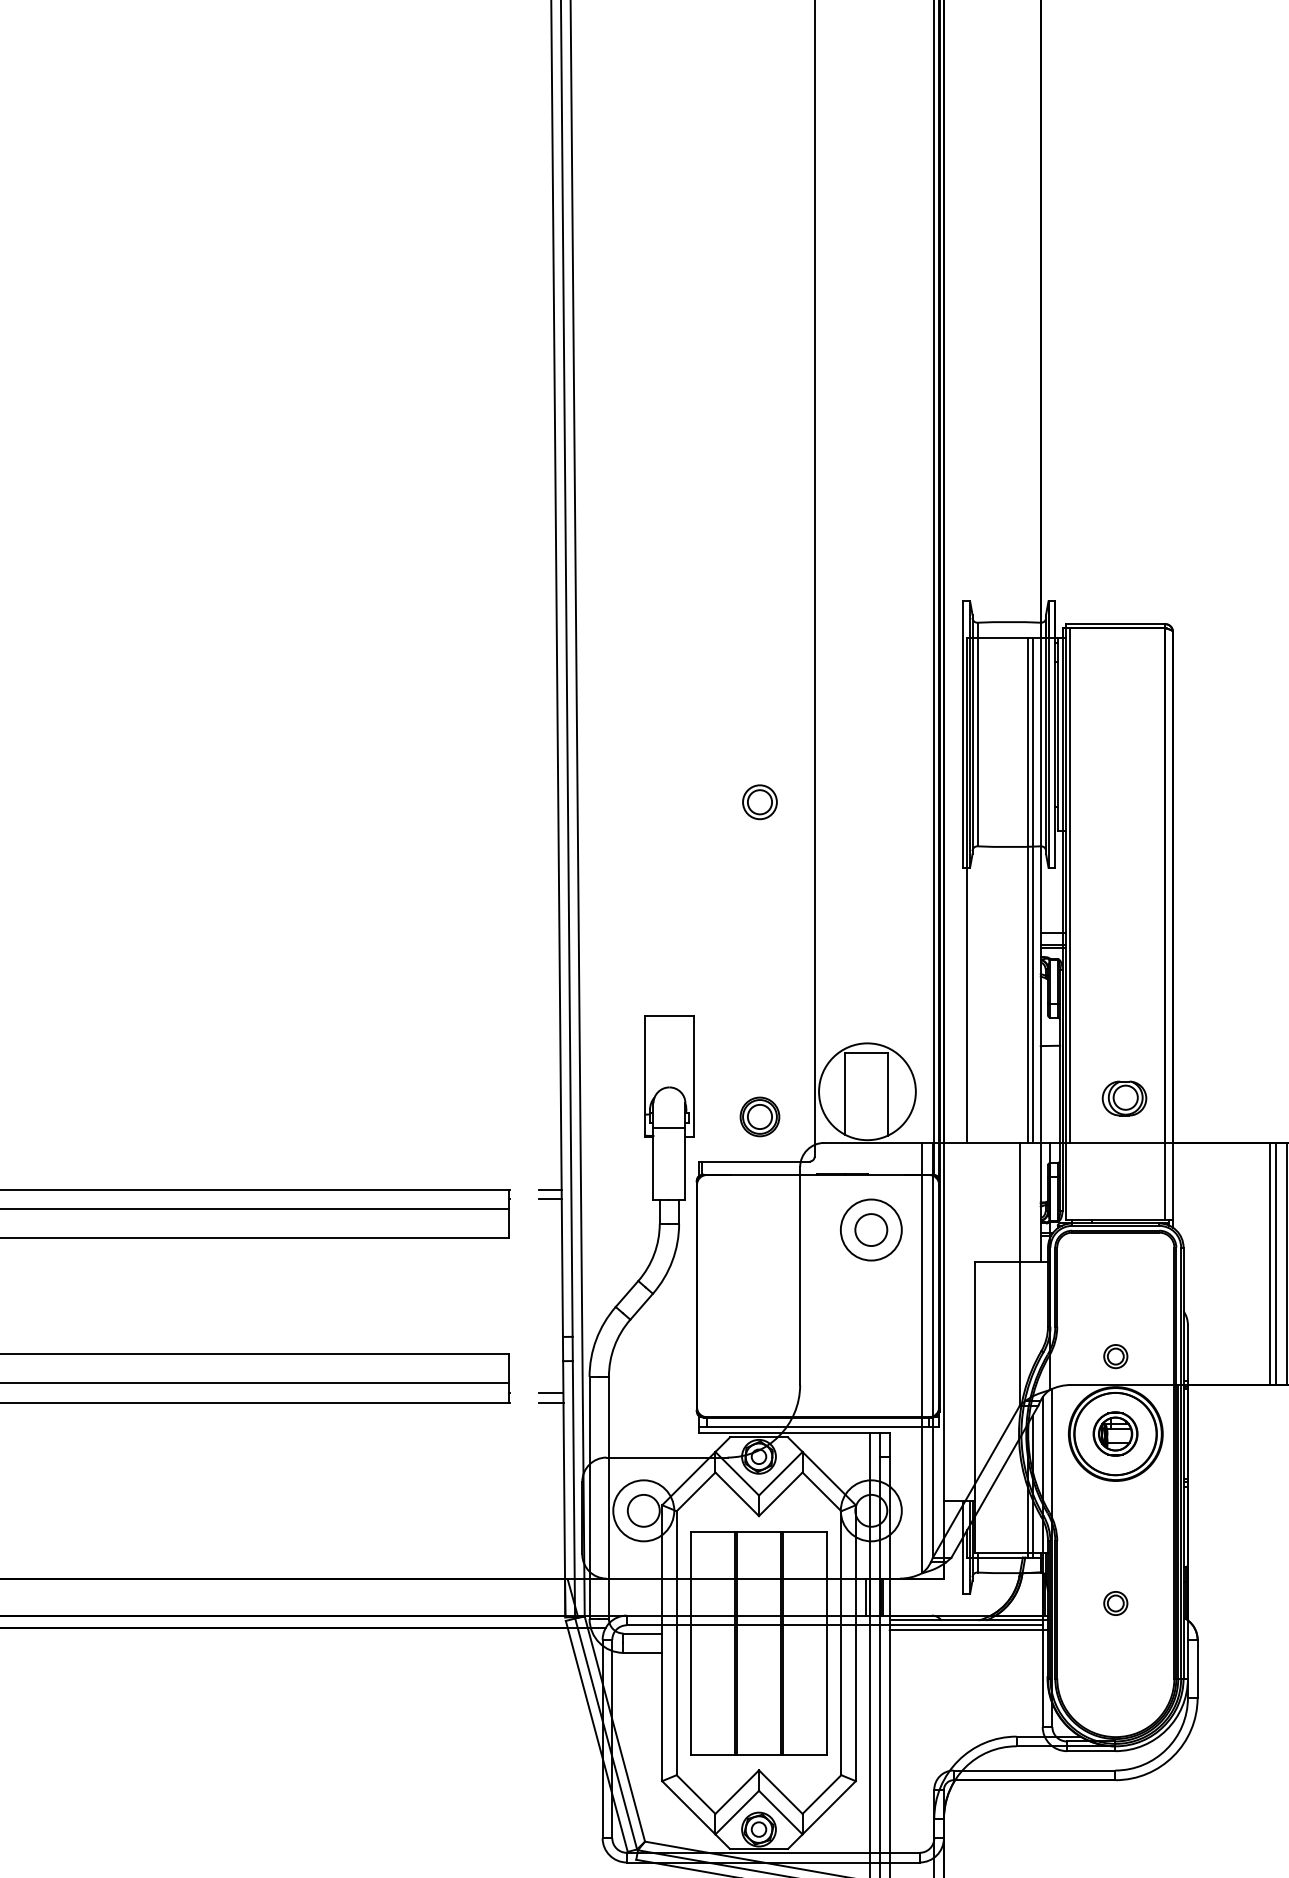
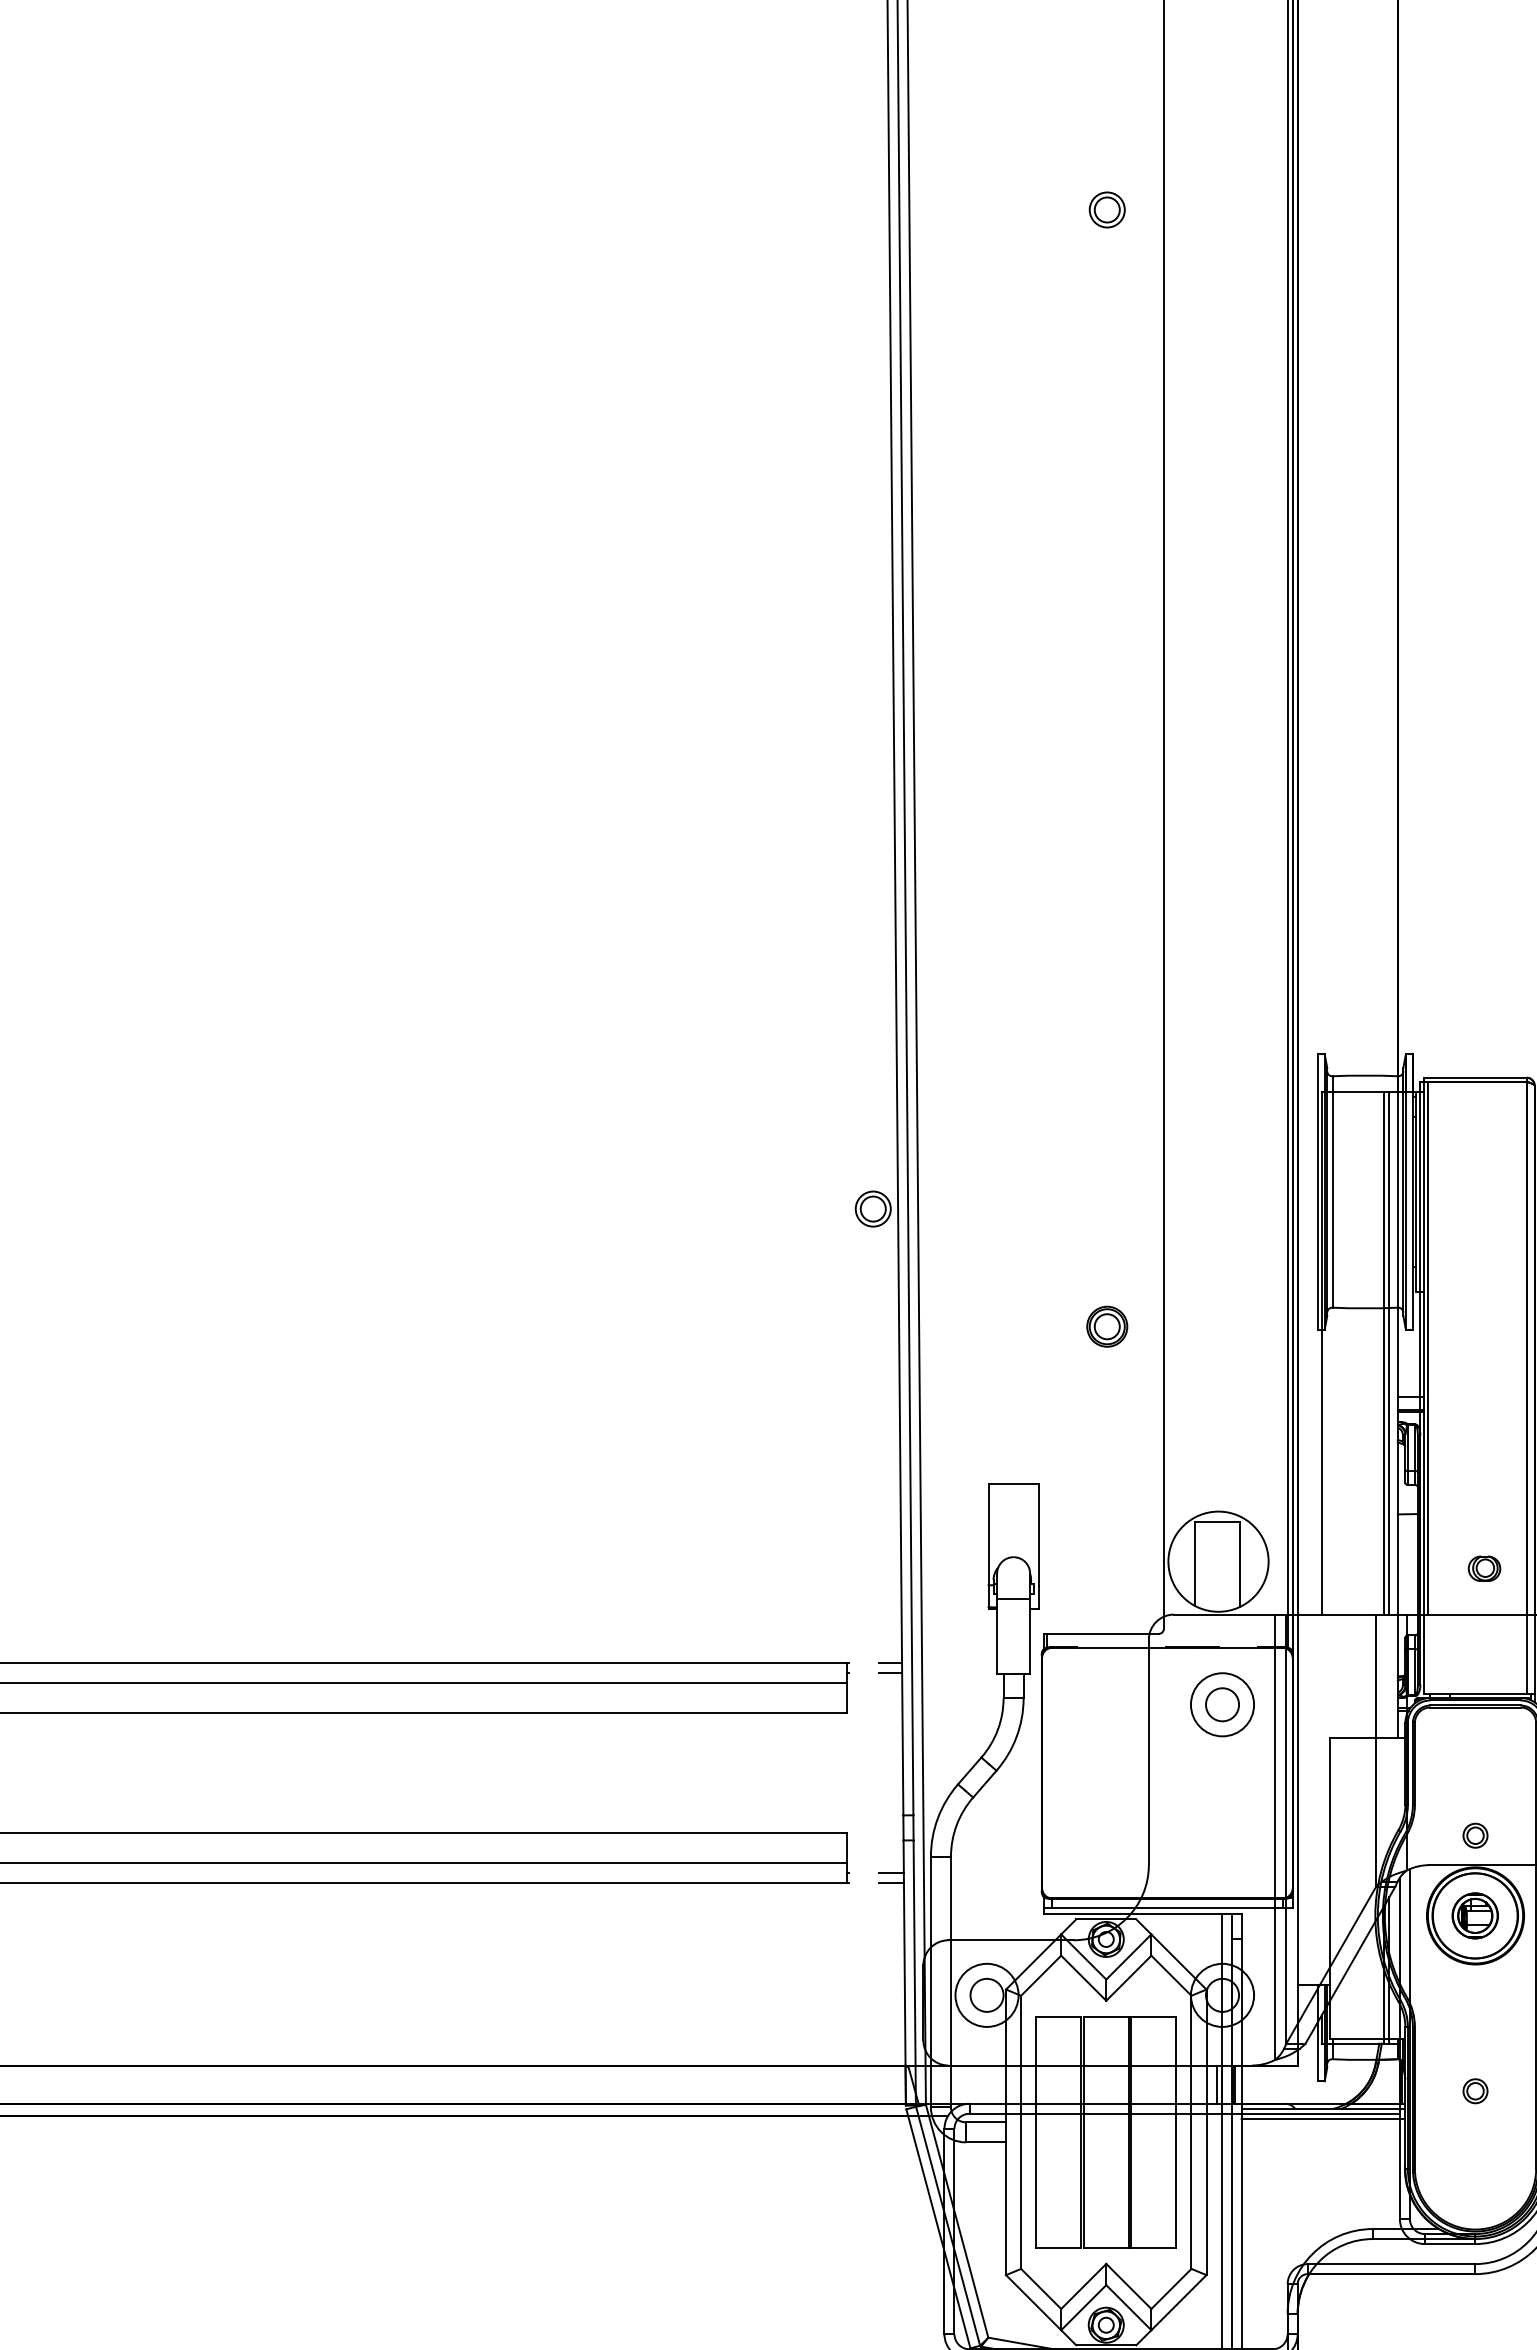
part: (759, 801) -> (872, 1208), moved
part: (1124, 1098) -> (1484, 1568), size x0.7
part: (760, 1116) -> (1107, 1326), moved

